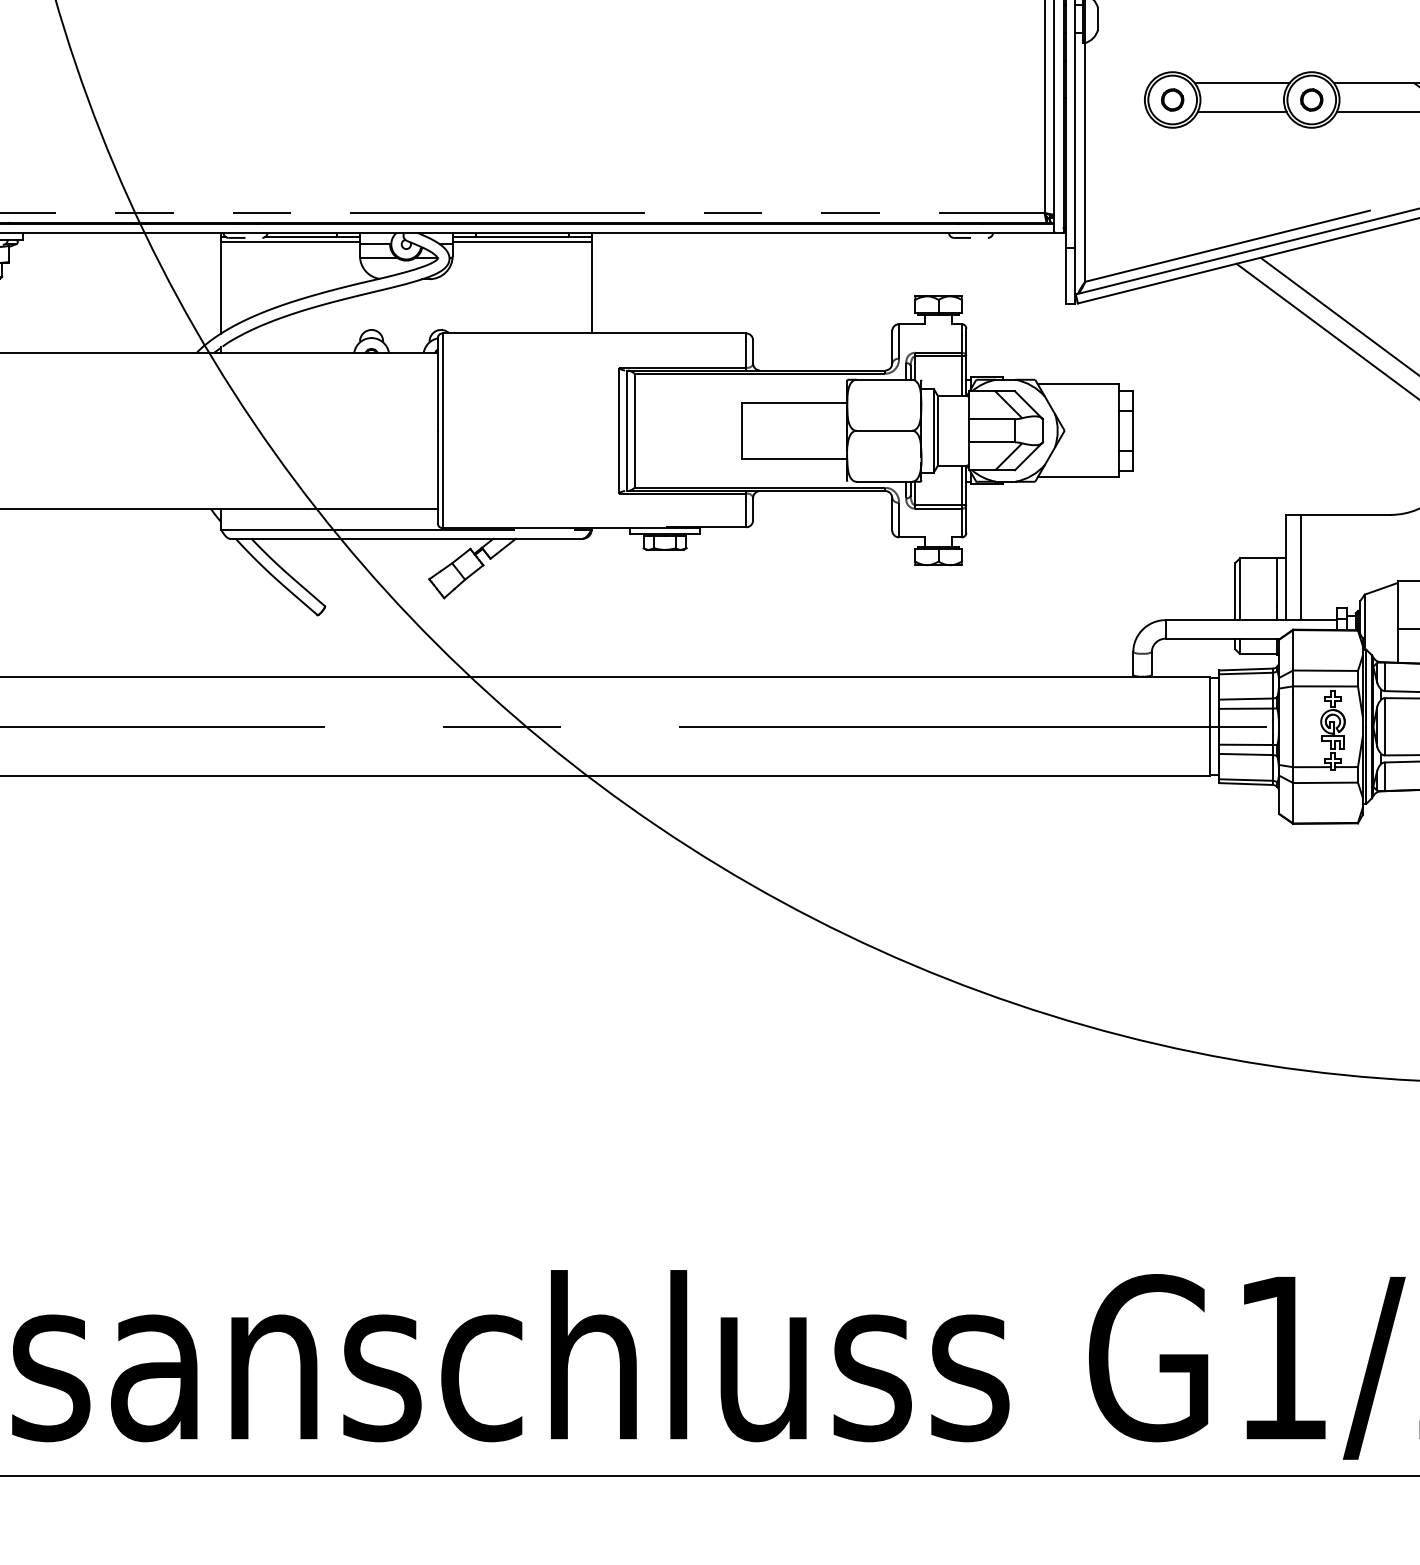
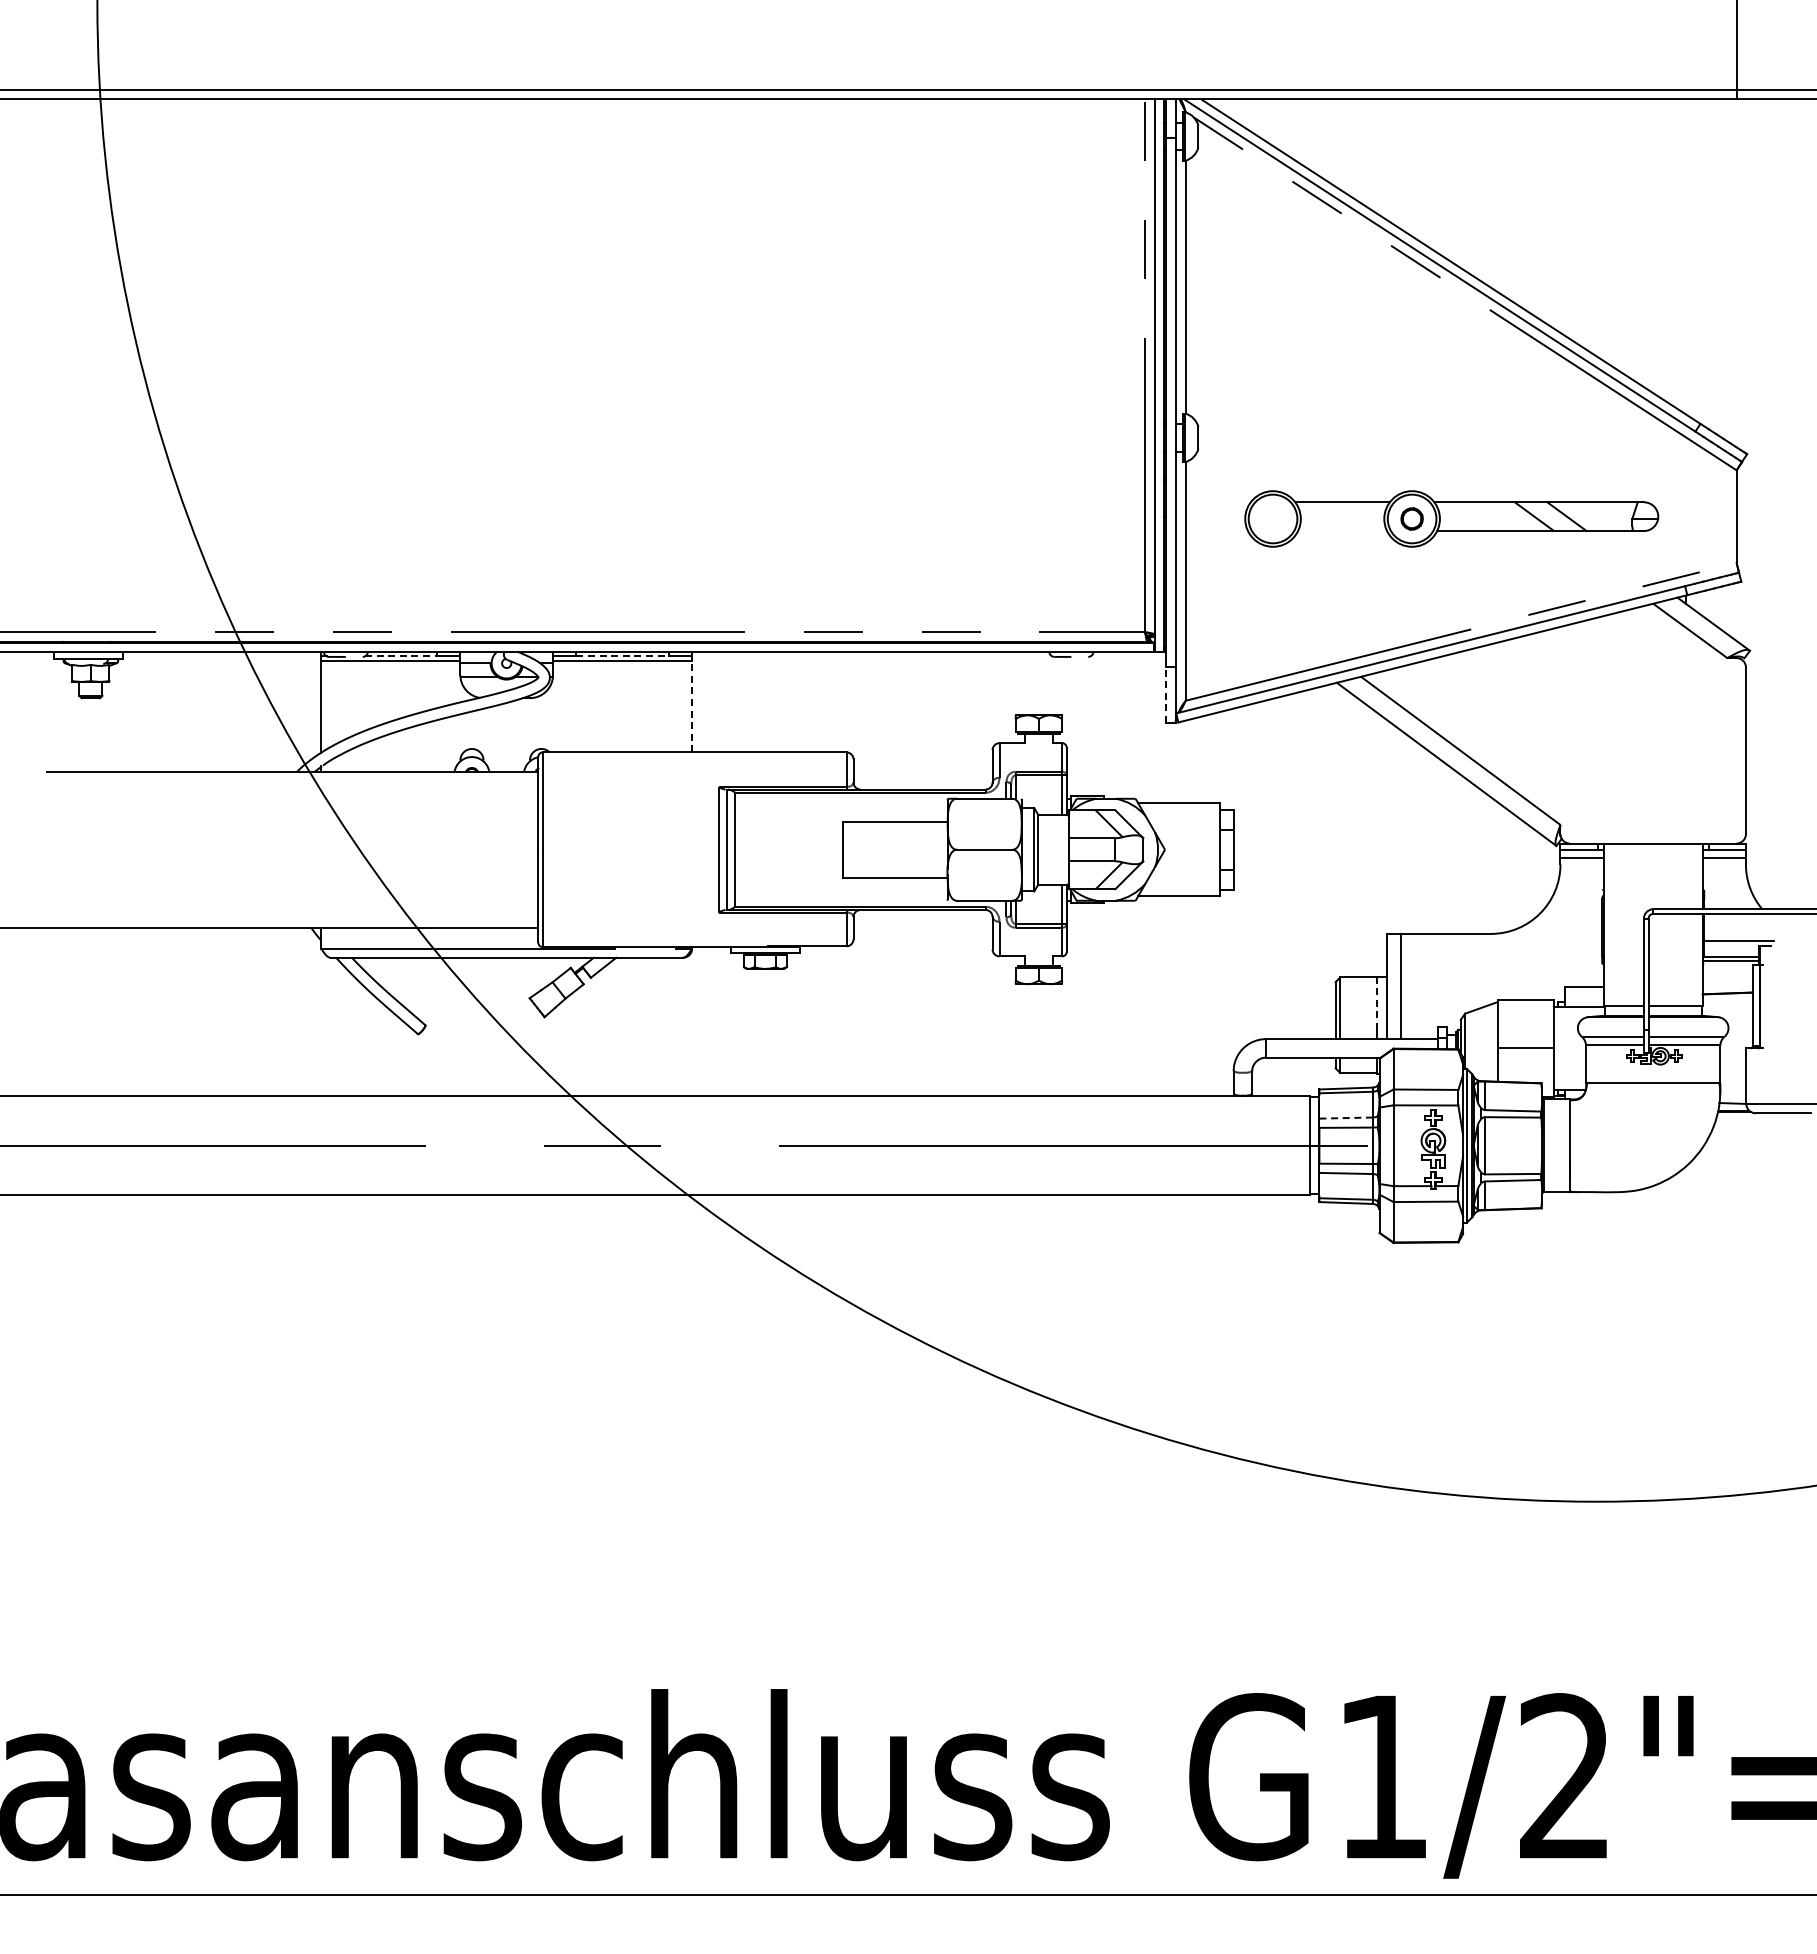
circle: (1172, 99) -> (1272, 518), removed
line: (1242, 112) -> (1342, 531), removed
line: (301, 237) -> (401, 656), solid -> dashed
line: (523, 237) -> (623, 656), solid -> dashed
line: (1066, 276) -> (1166, 695), solid -> dashed
line: (592, 287) -> (692, 706), solid -> dashed
line: (1277, 582) -> (1377, 1001), solid -> dashed
line: (1246, 699) -> (1346, 1118), solid -> dashed

